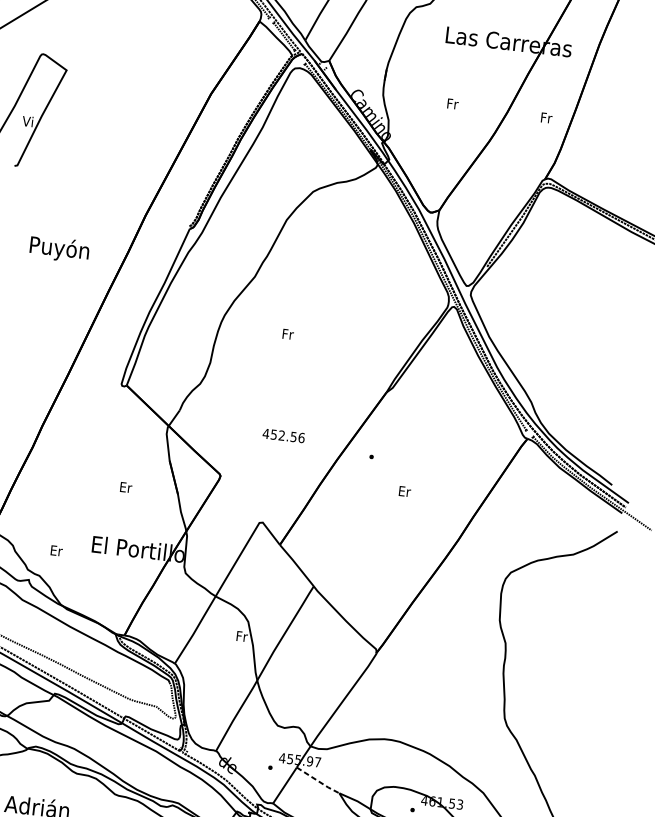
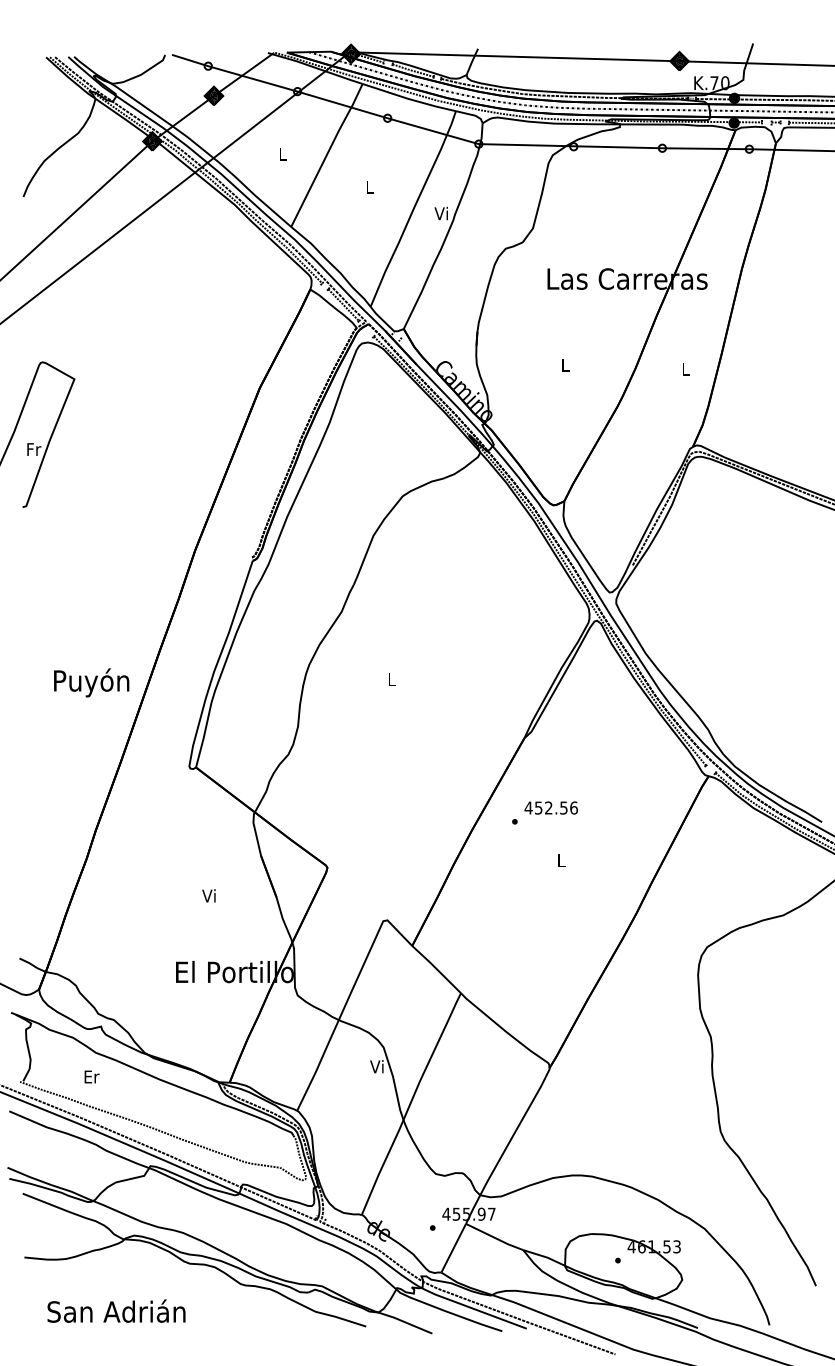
text: (453, 104) -> (566, 365), Fr -> L
text: (547, 118) -> (686, 369), Fr -> L
text: (28, 120) -> (33, 448), Vi -> Fr
text: (59, 249) -> (91, 682), moved
text: (288, 334) -> (392, 679), Fr -> L
text: (283, 435) -> (550, 807), moved
text: (125, 487) -> (209, 895), Er -> Vi
text: (404, 491) -> (561, 860), Er -> L
text: (56, 550) -> (91, 1076), moved
text: (241, 636) -> (377, 1066), Fr -> Vi
line: (318, 781) -> (495, 1238), dashed -> solid

